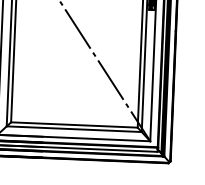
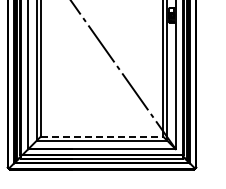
line: (74, 124) -> (102, 136), solid -> dashed

